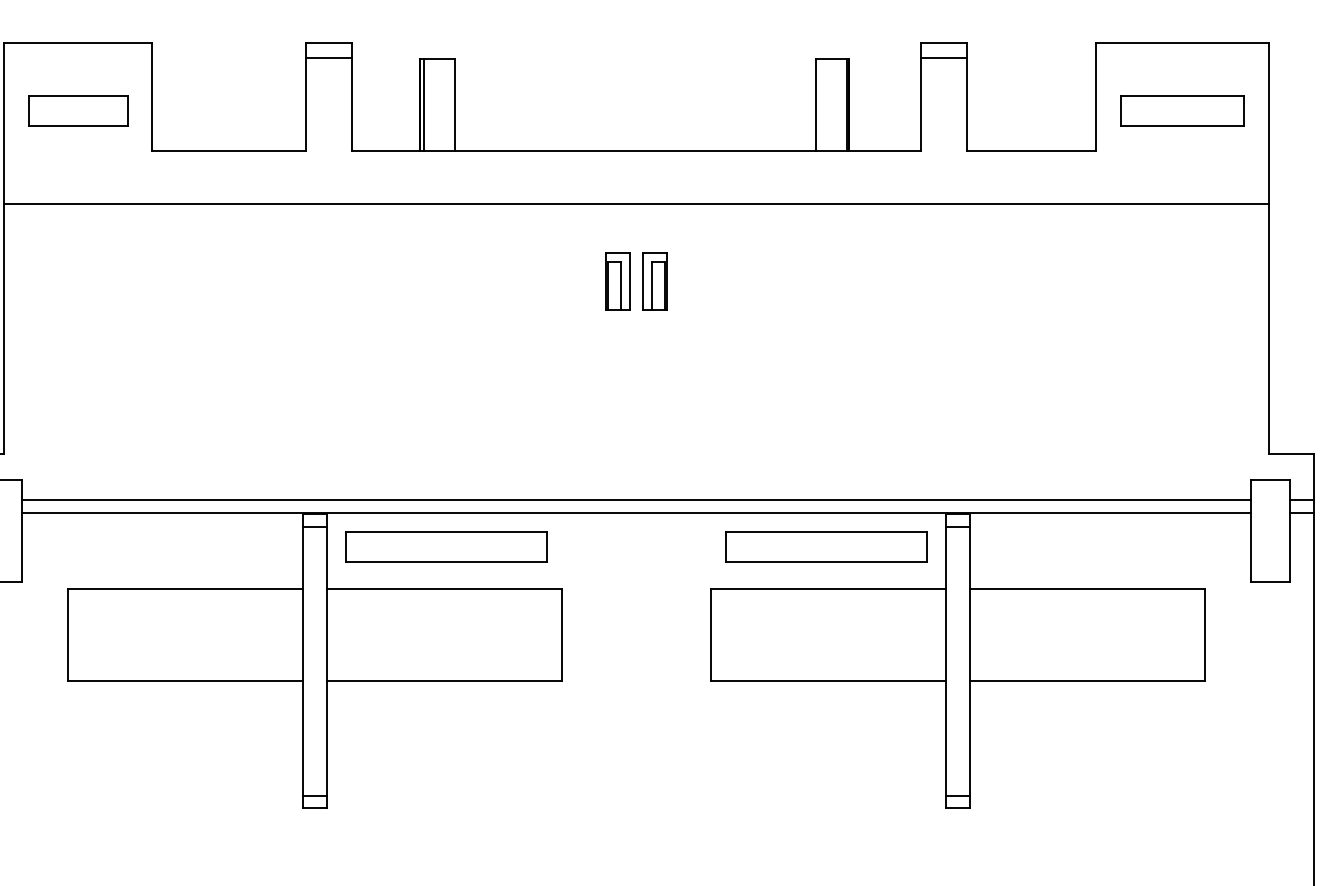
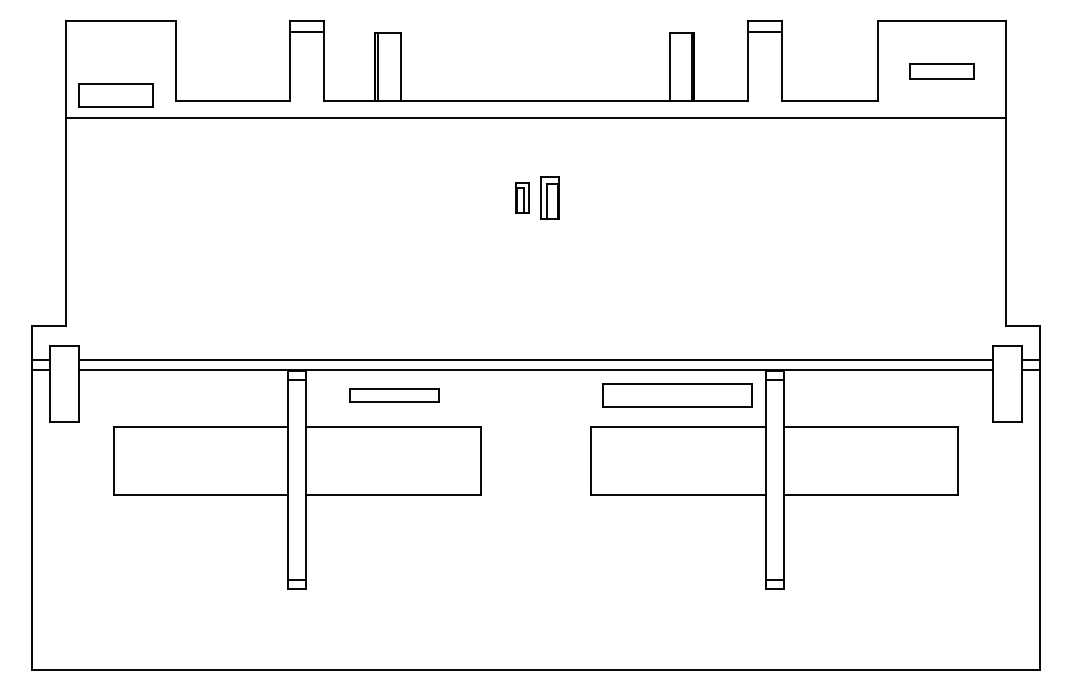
part: (77, 111) -> (115, 95), moved
part: (1181, 111) -> (941, 71), size x0.7
line: (635, 204) -> (535, 117), moved
part: (616, 280) -> (521, 197), size x0.7
part: (446, 547) -> (394, 395), size x0.6

